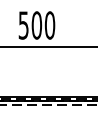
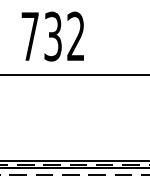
text: (36, 25) -> (52, 36), 500 -> 732

